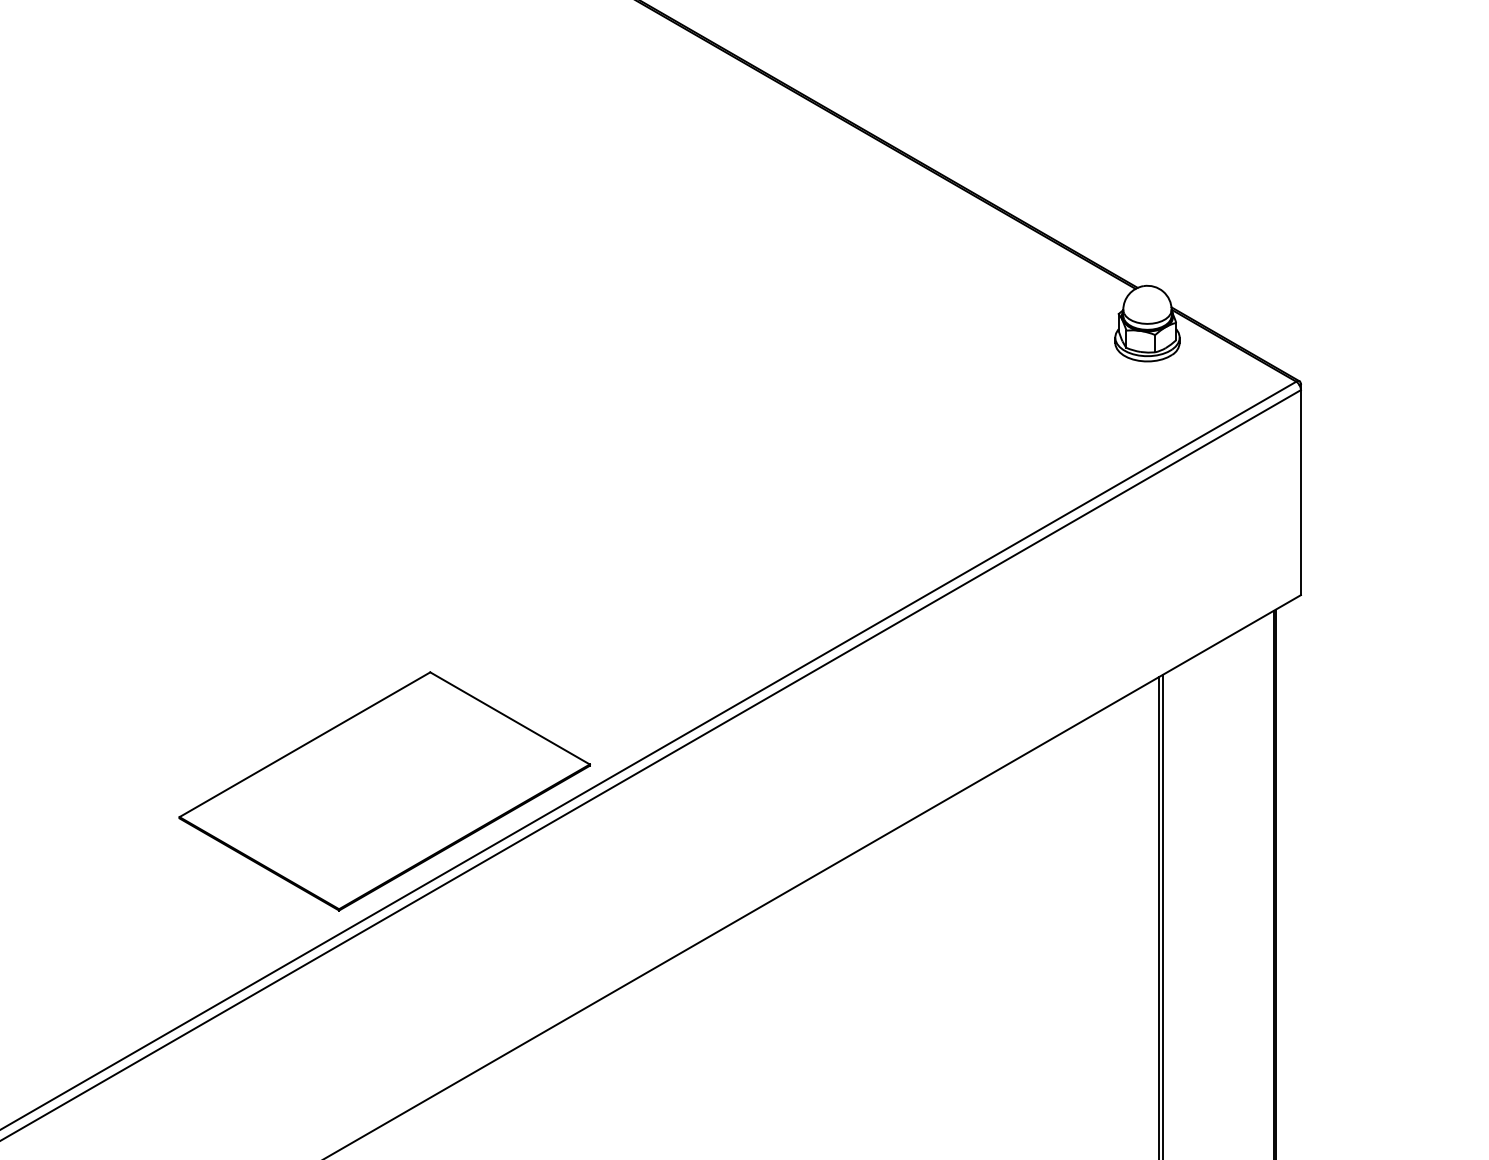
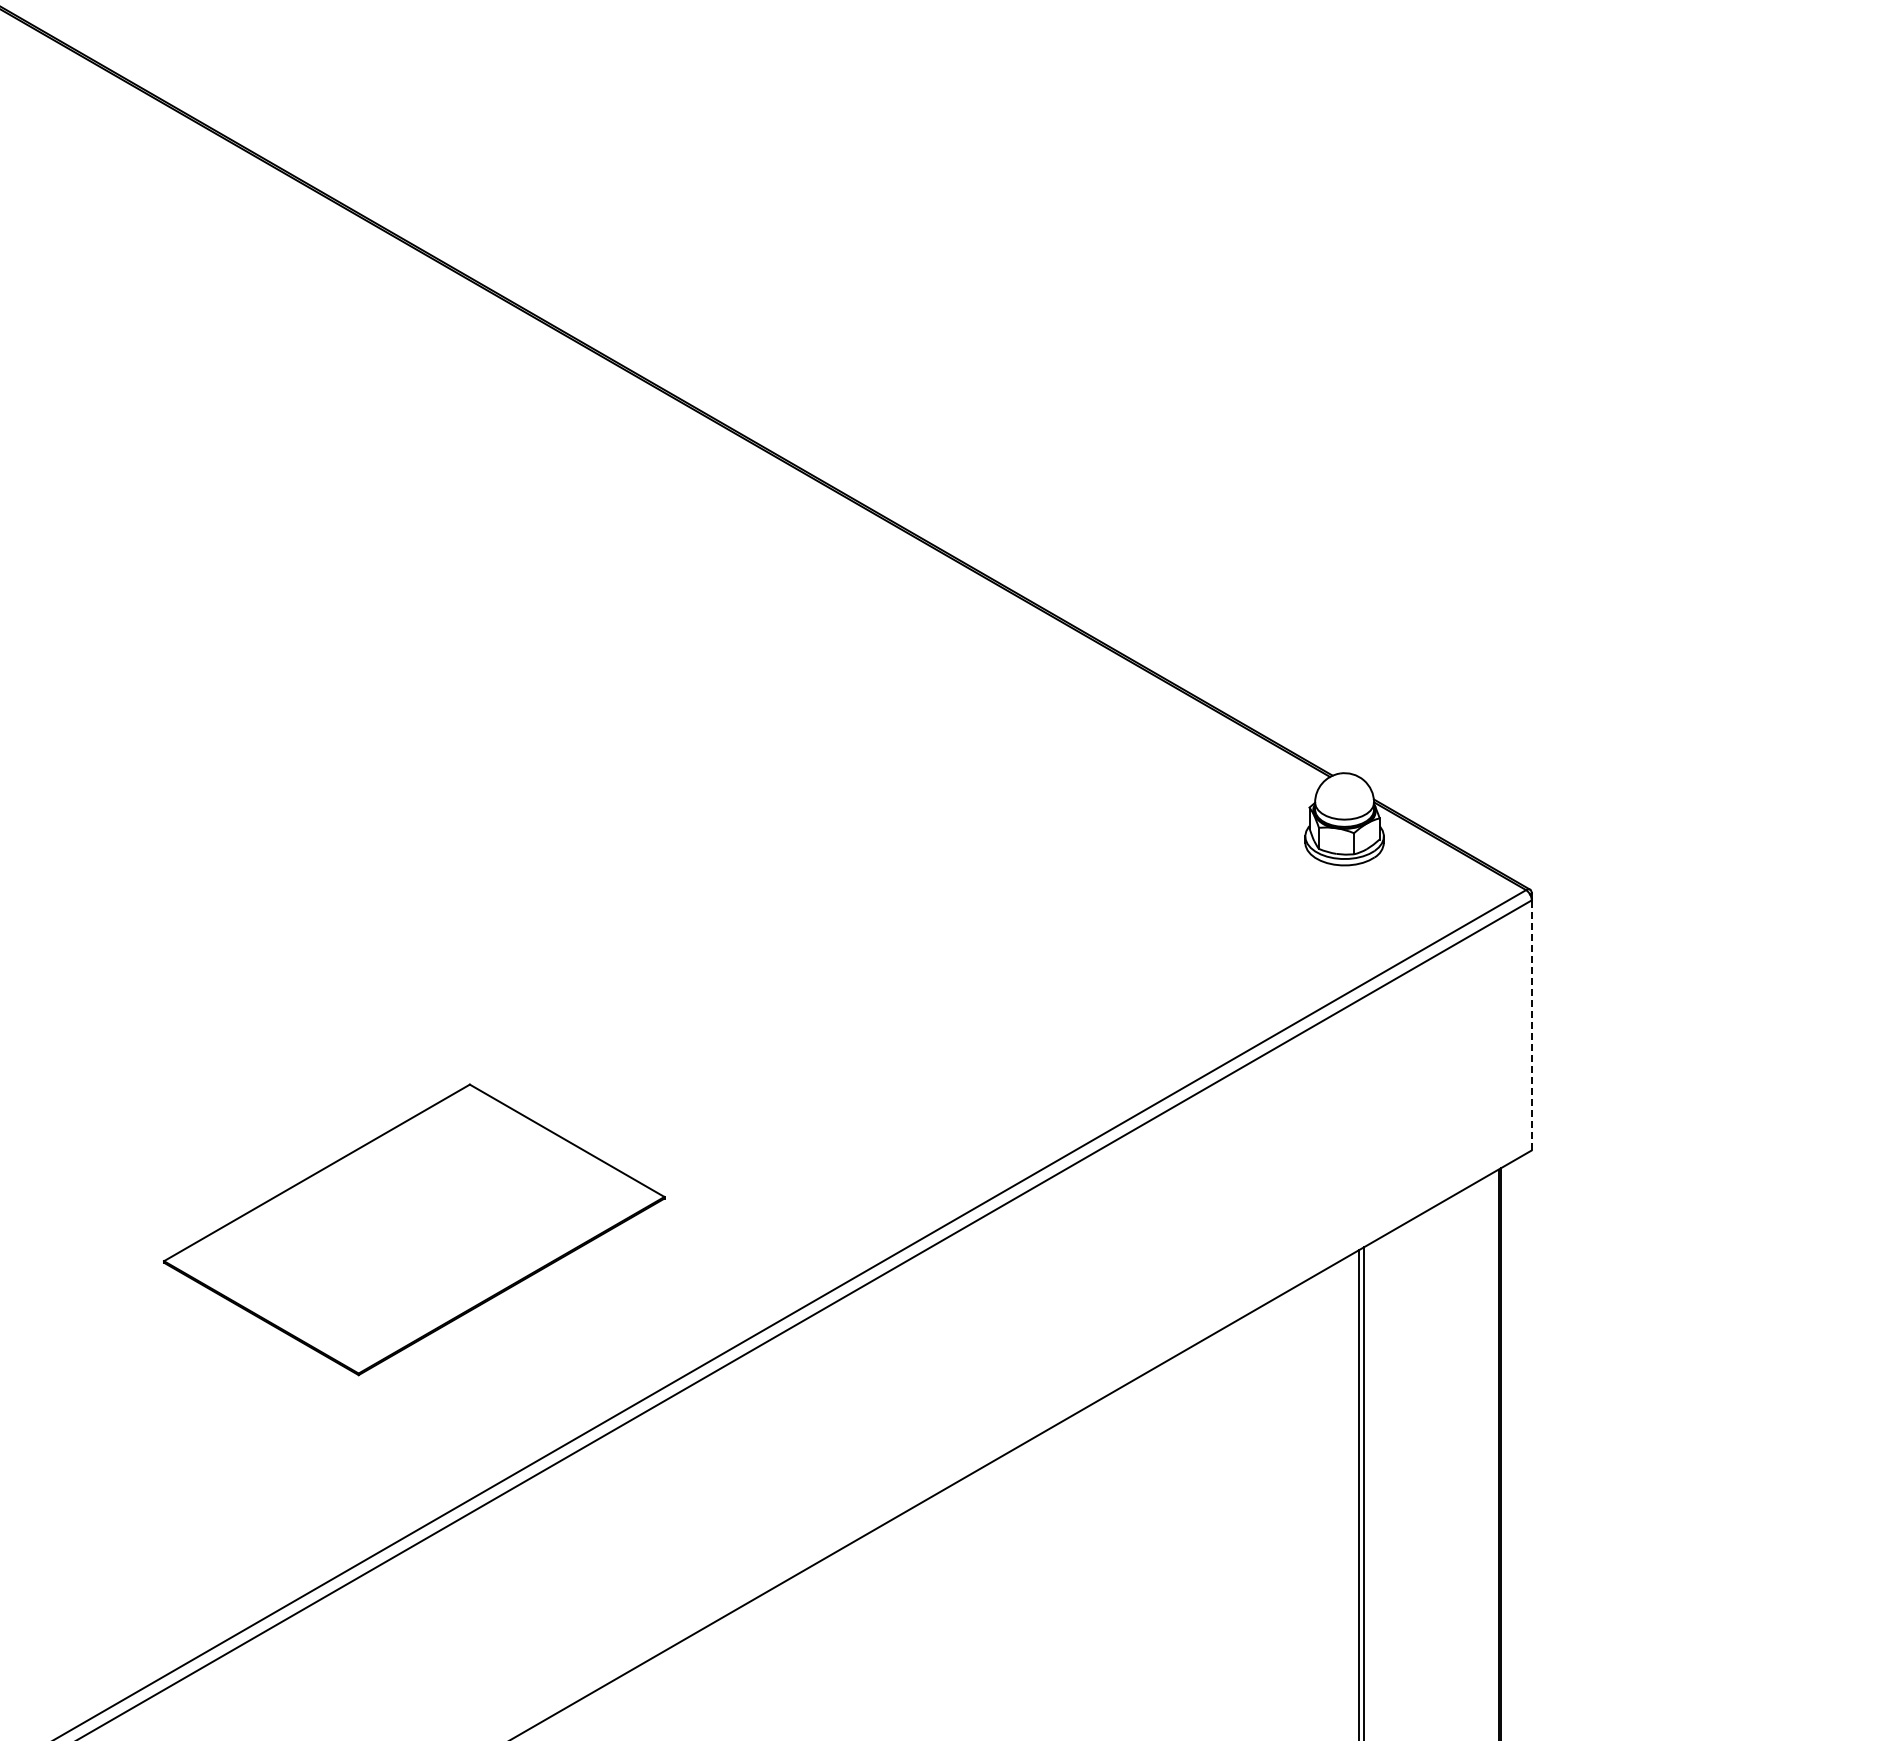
line: (1300, 491) -> (1531, 1024), solid -> dashed
part: (384, 791) -> (414, 1229), moved

